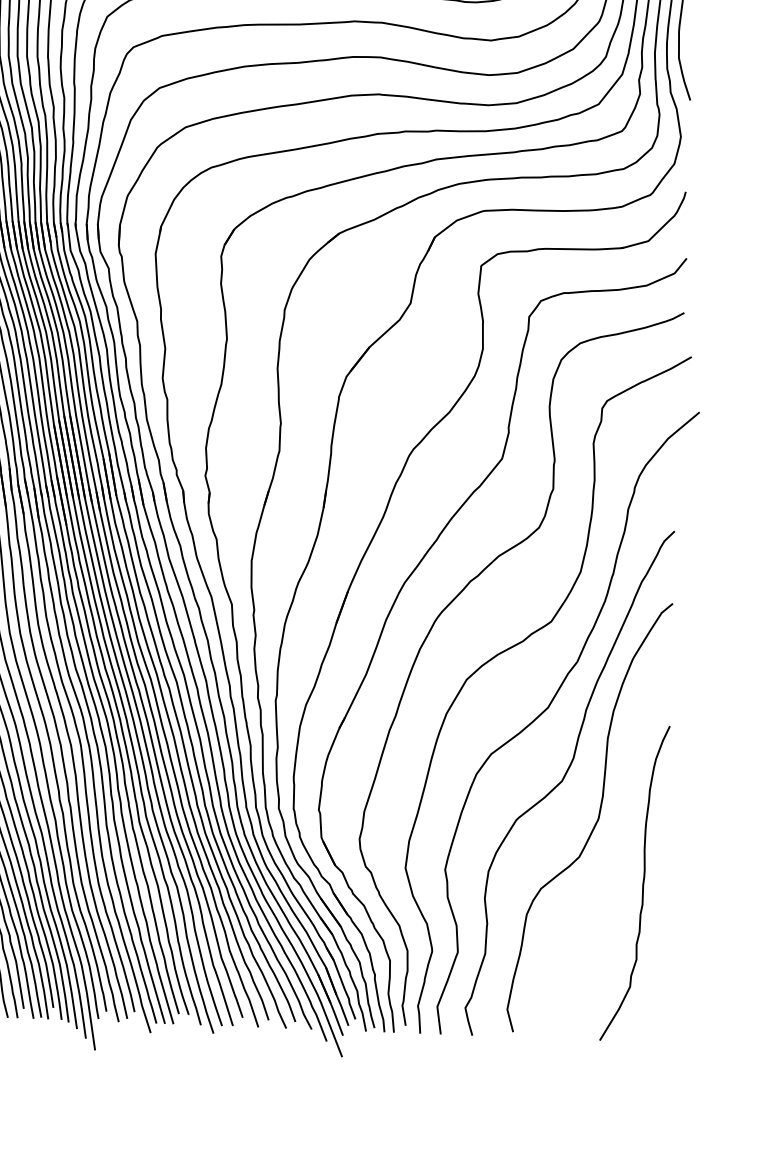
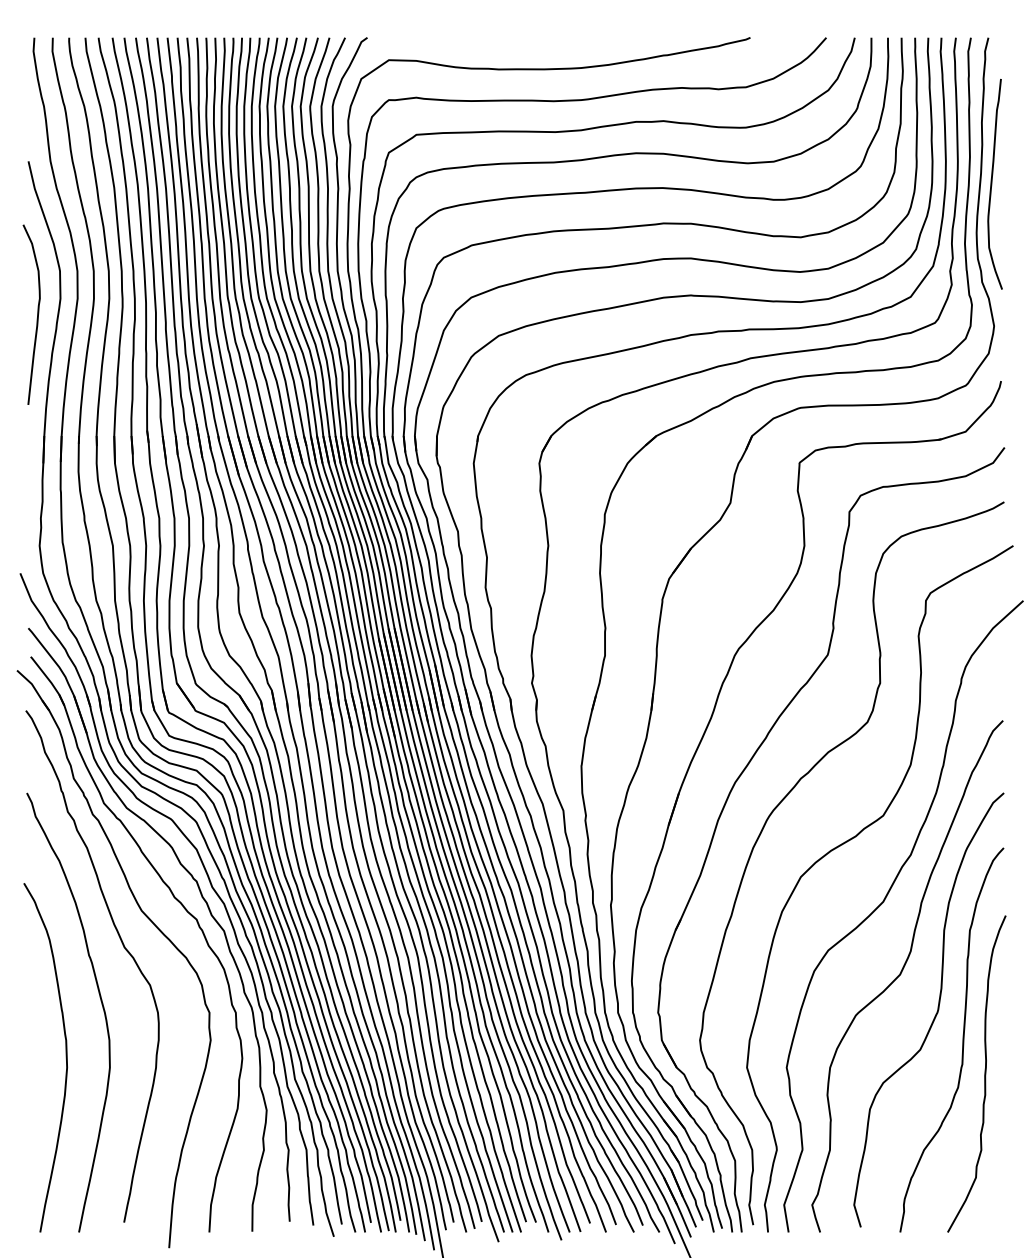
curve: (621, 848) -> (962, 1039), added

